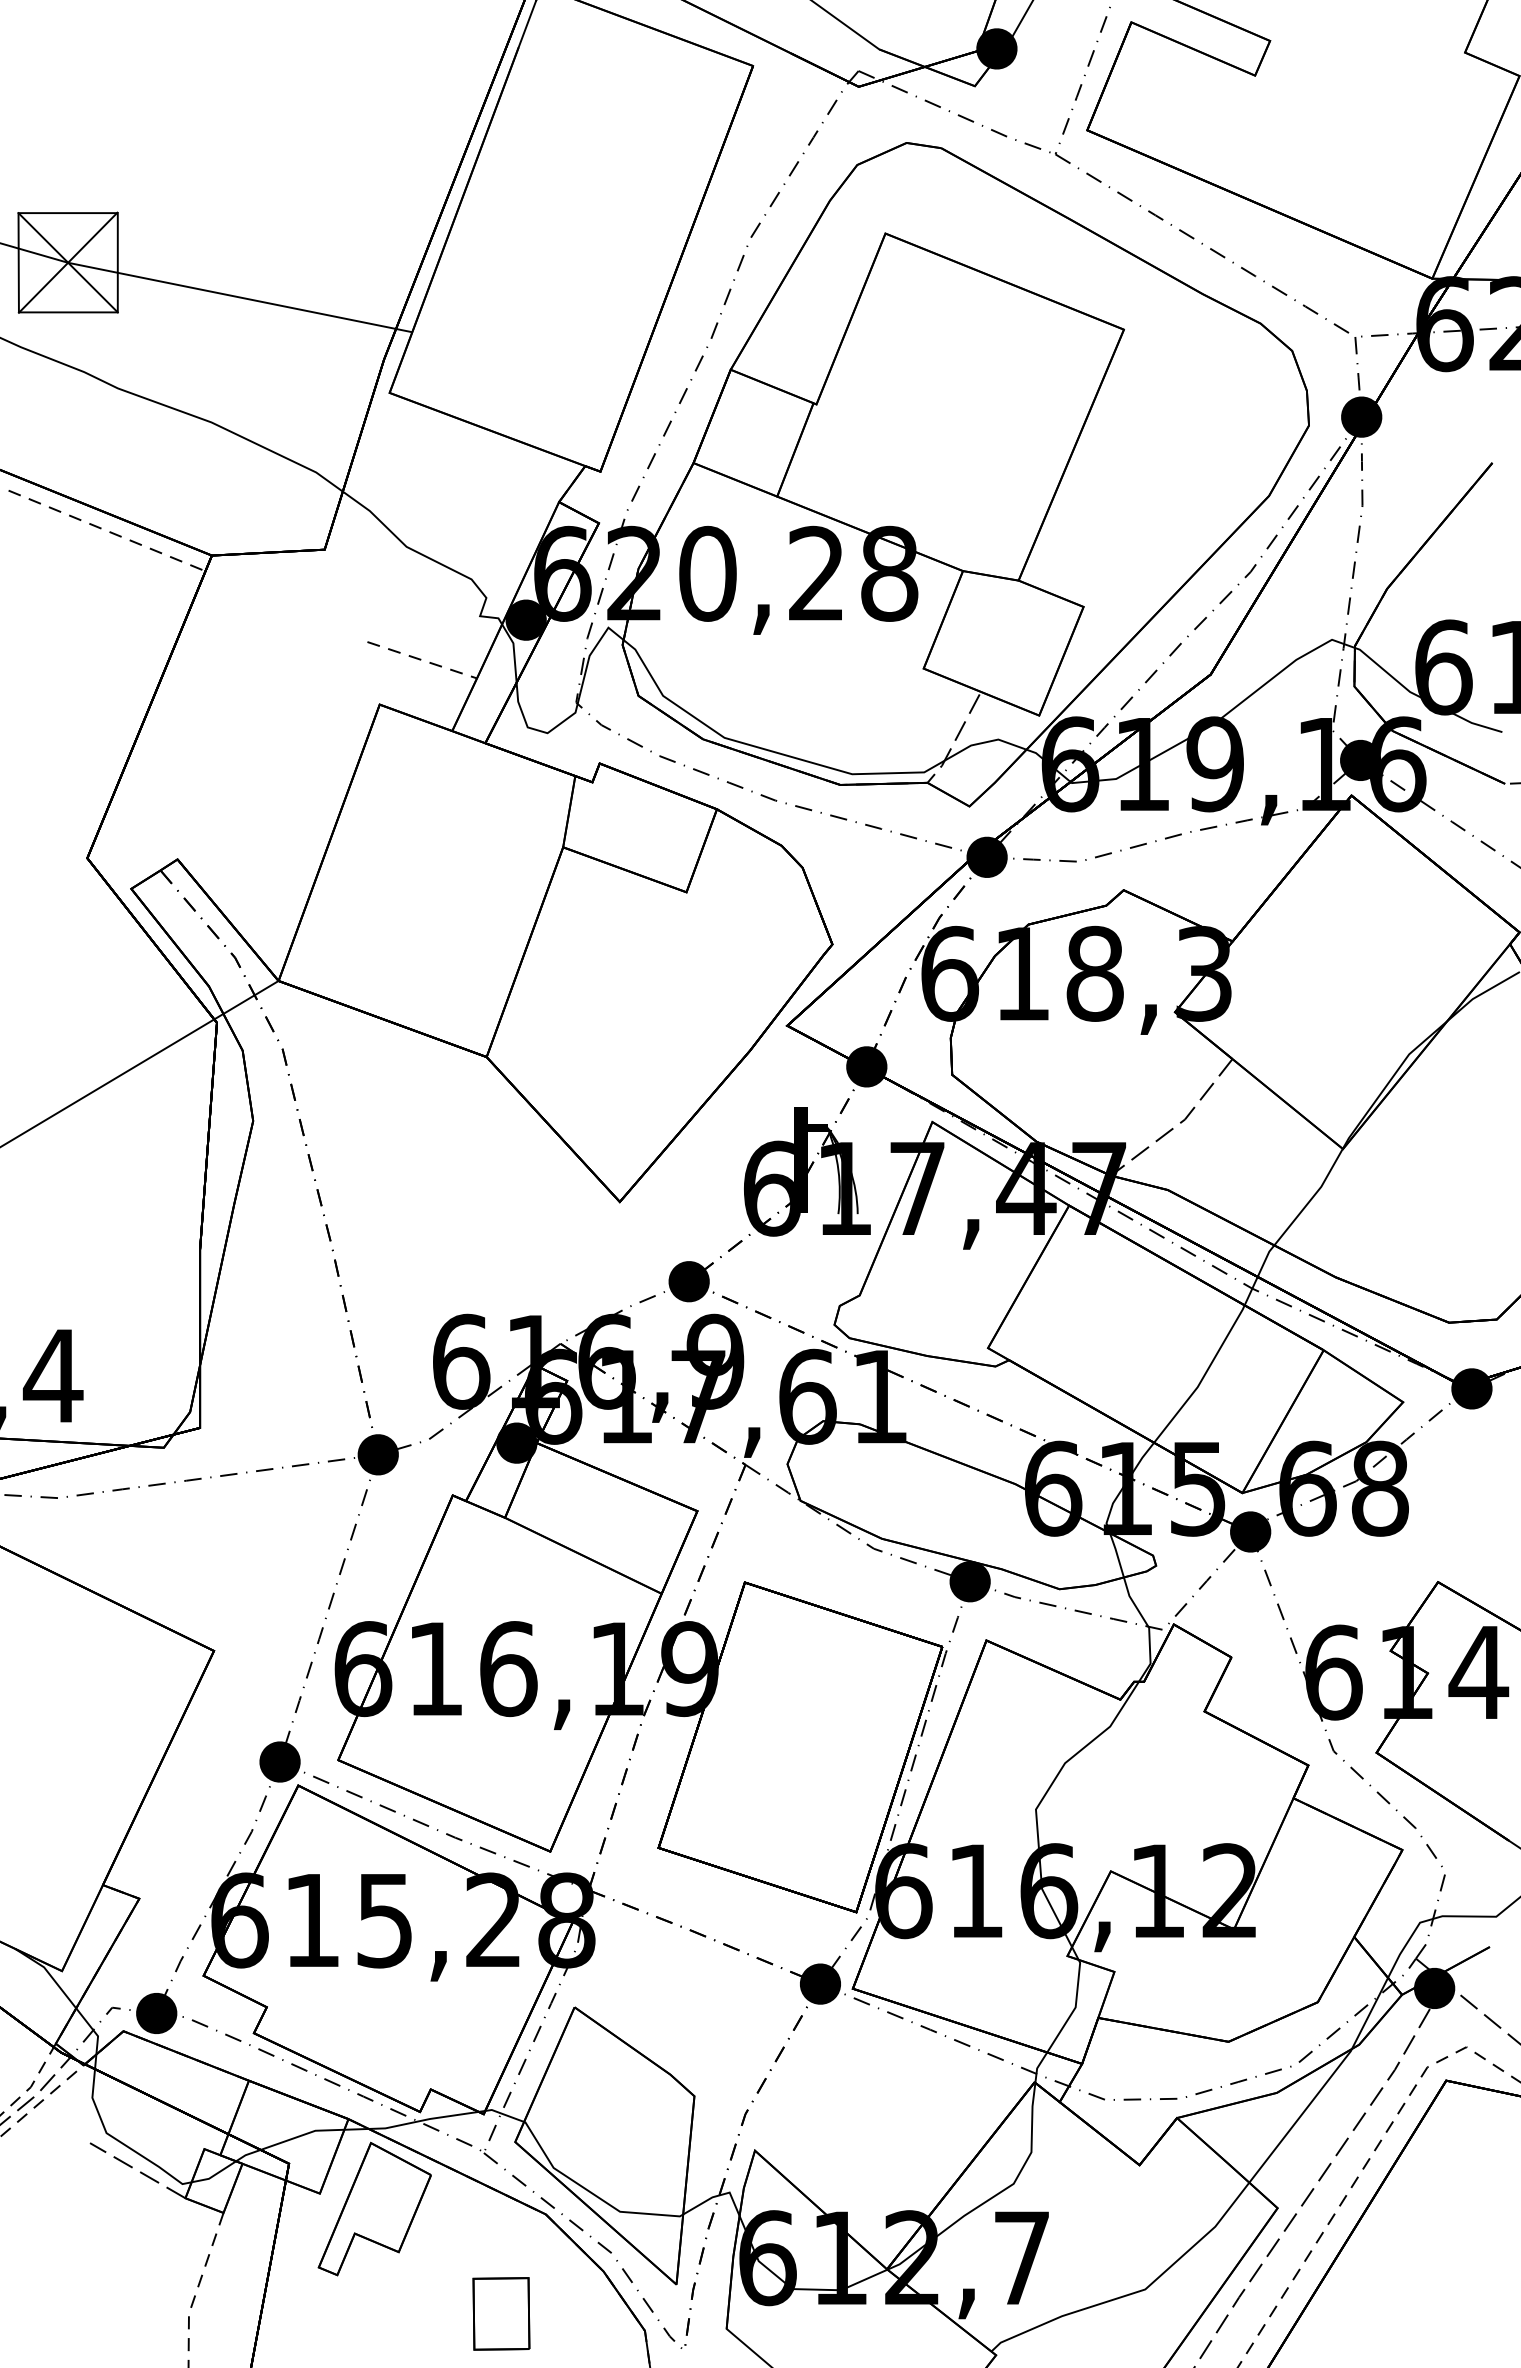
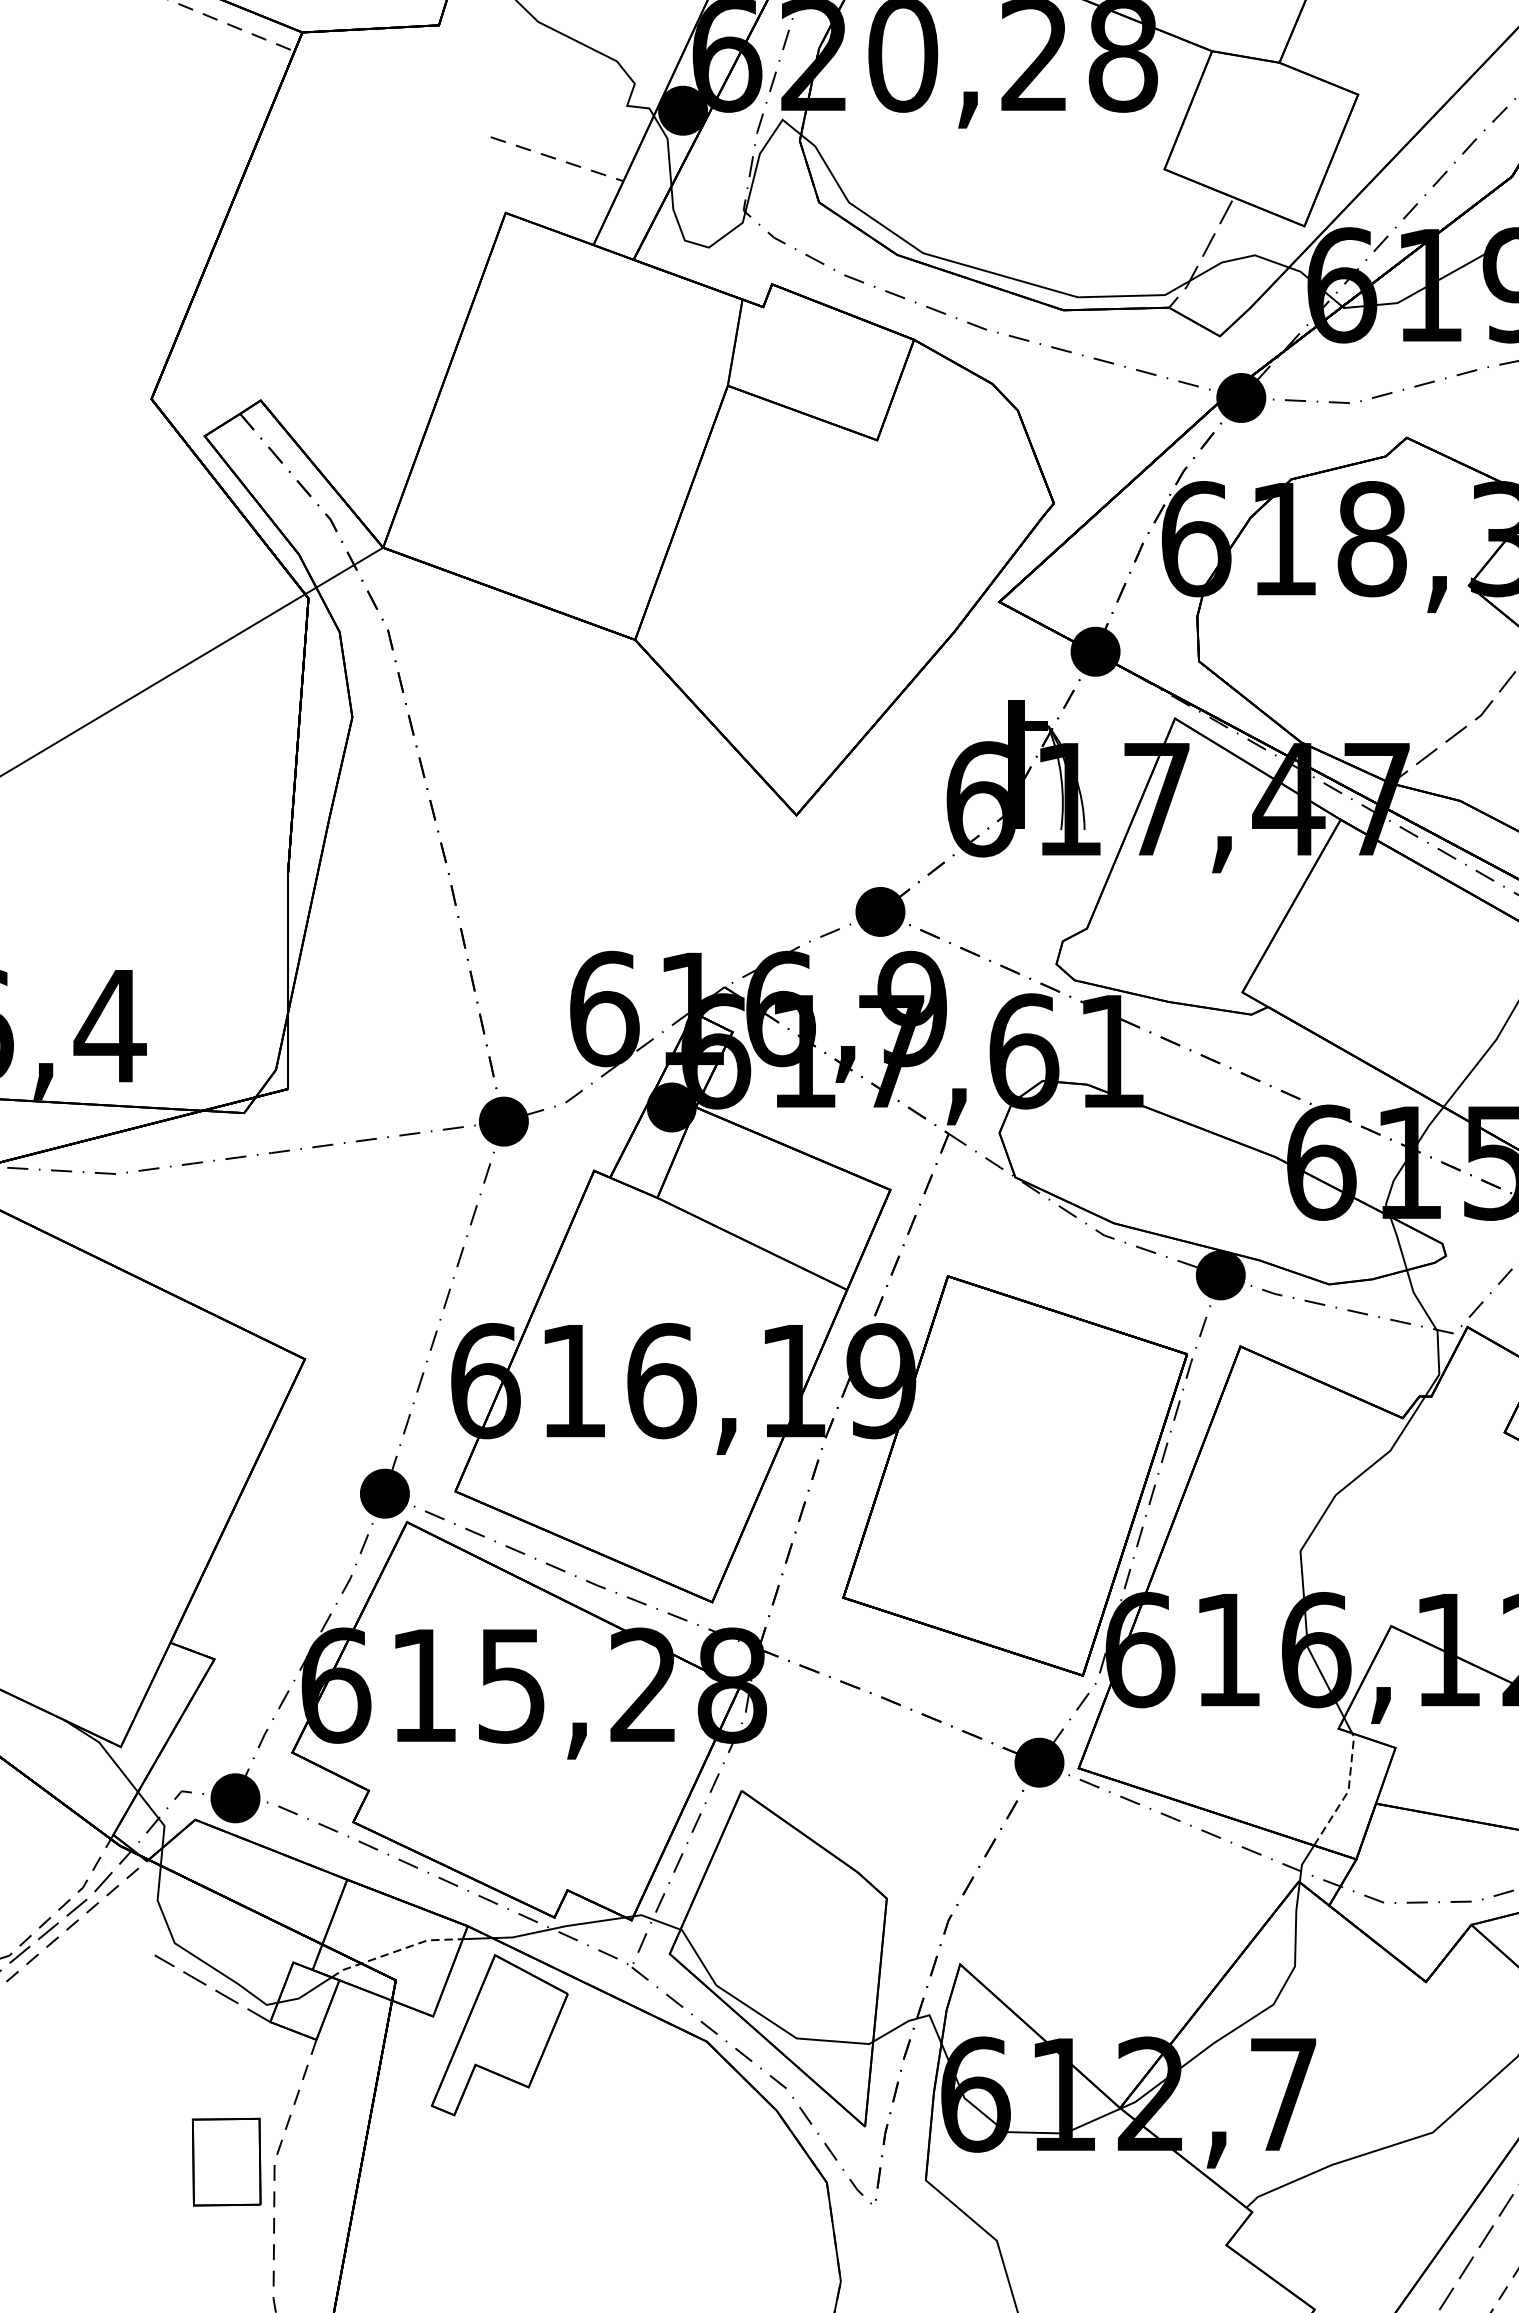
line: (1075, 2008) -> (1348, 1792), solid -> dashed
line: (289, 2139) -> (396, 1950), solid -> dashed
part: (501, 2313) -> (226, 2161), moved

